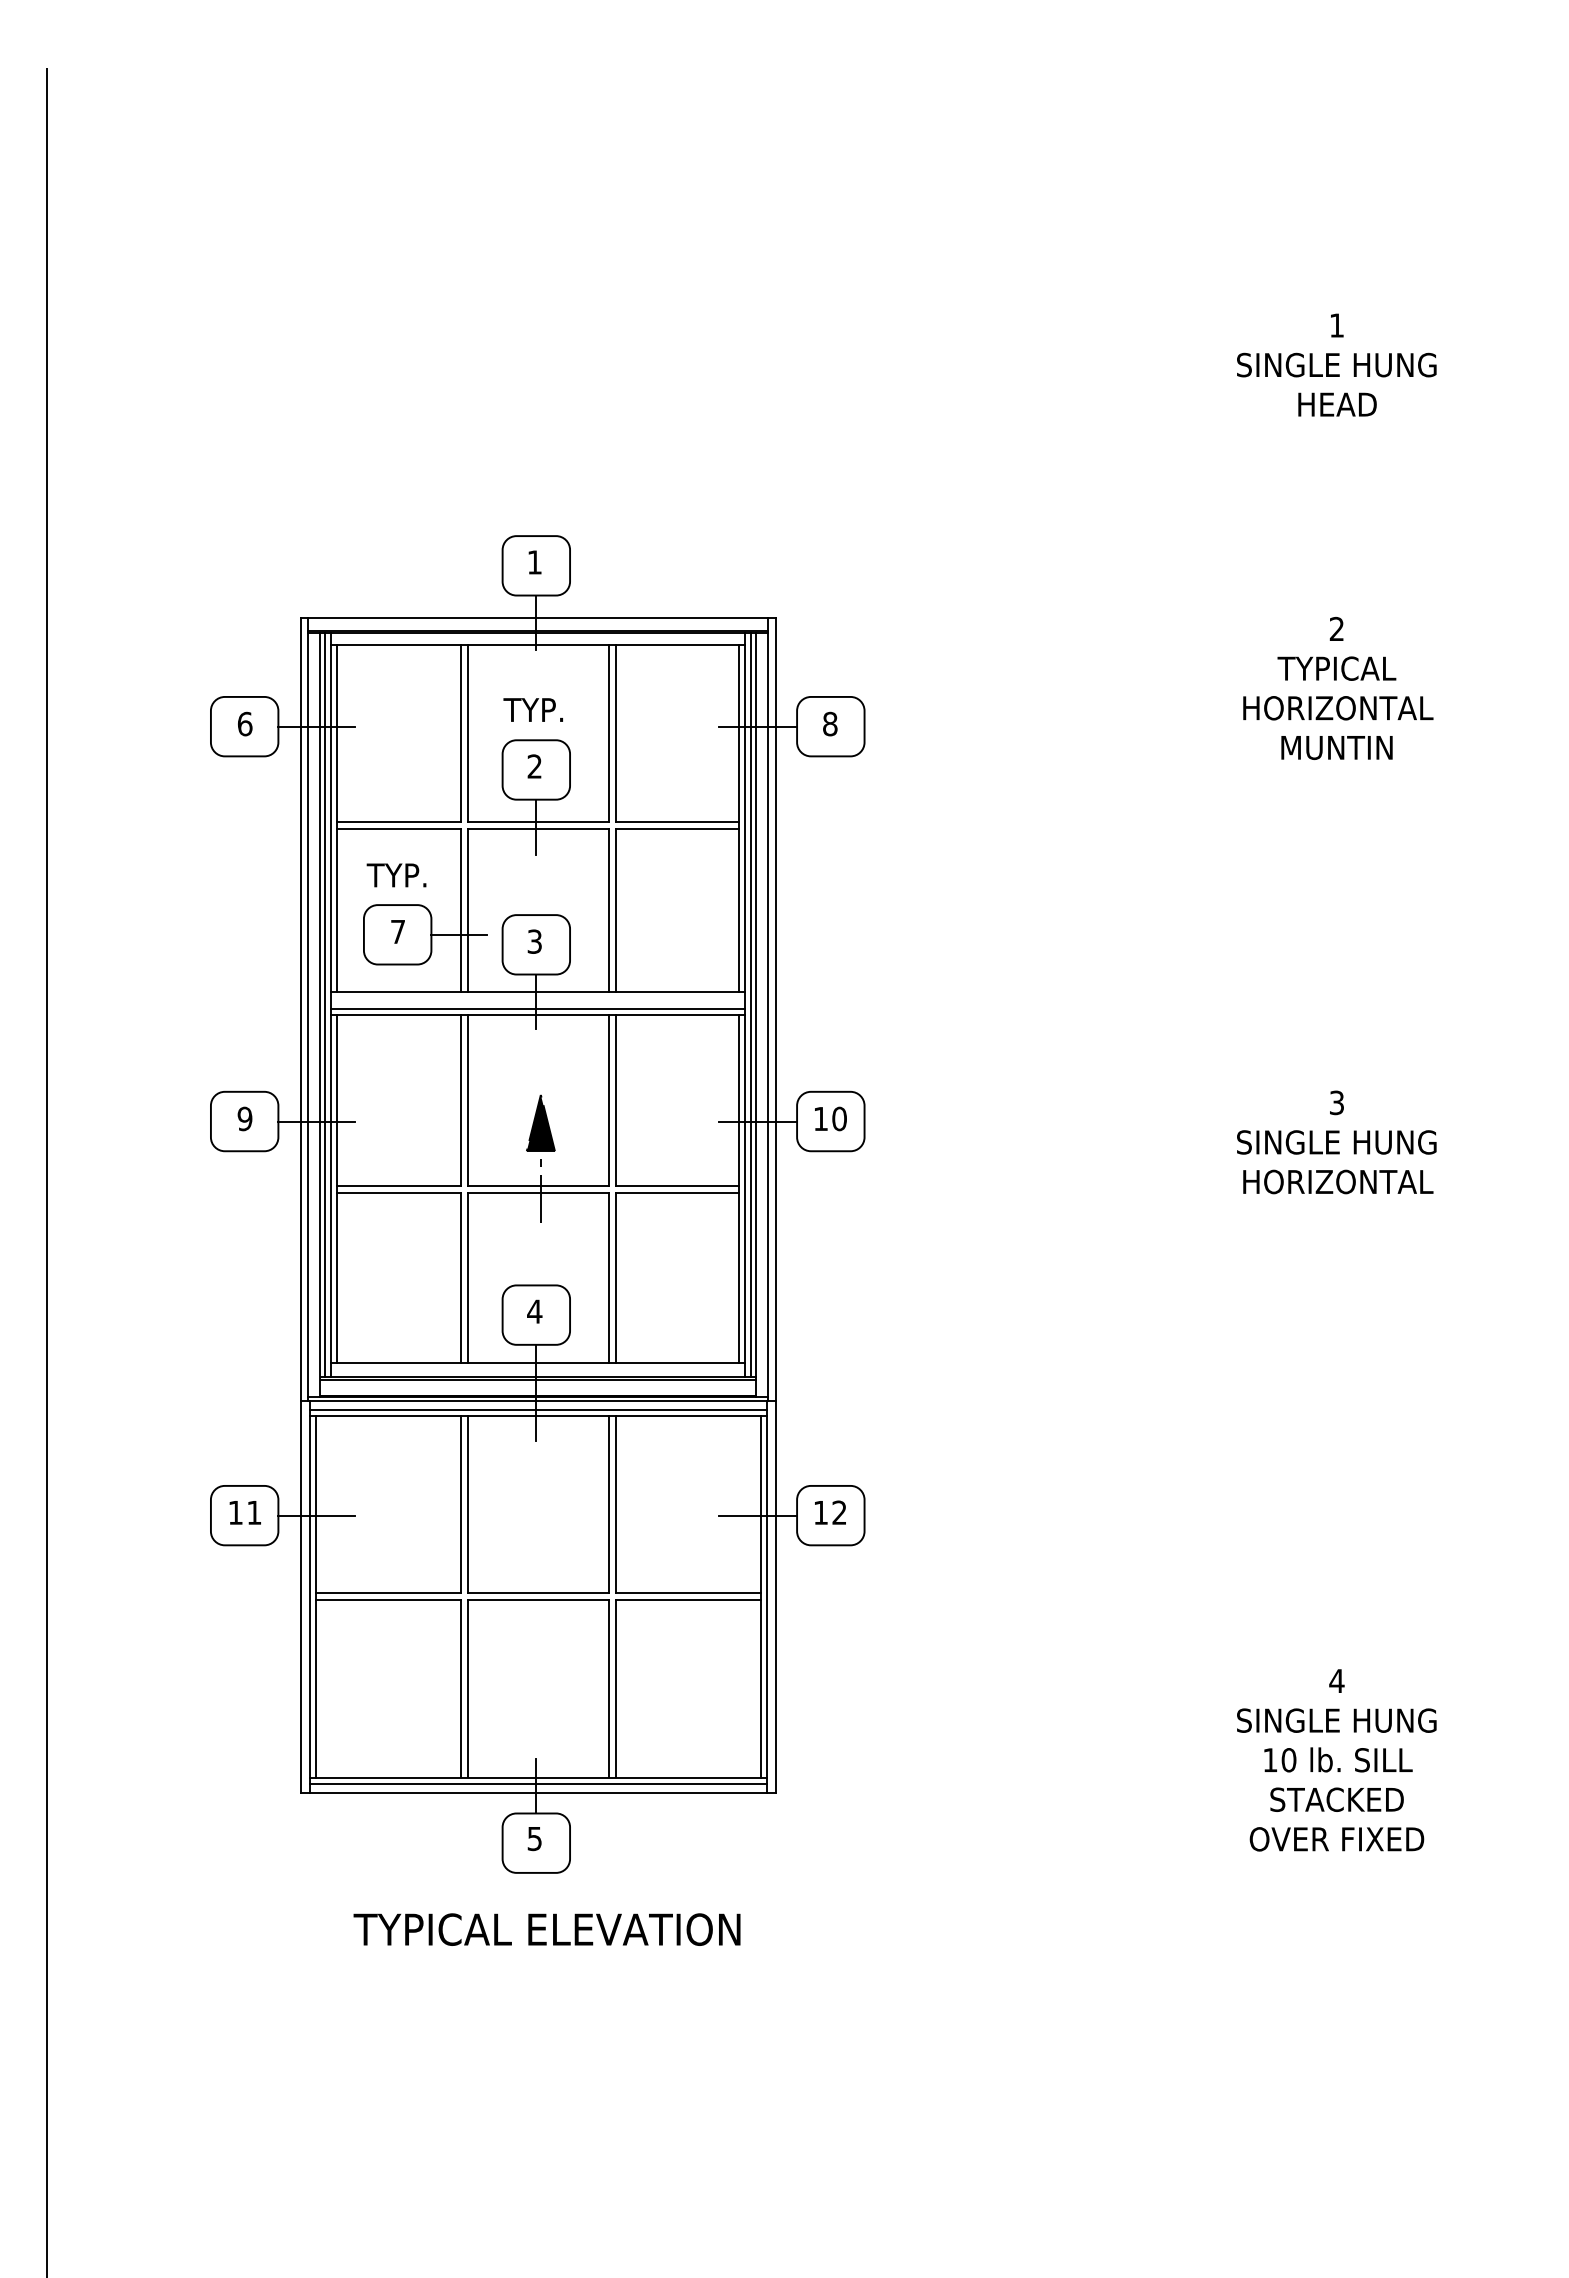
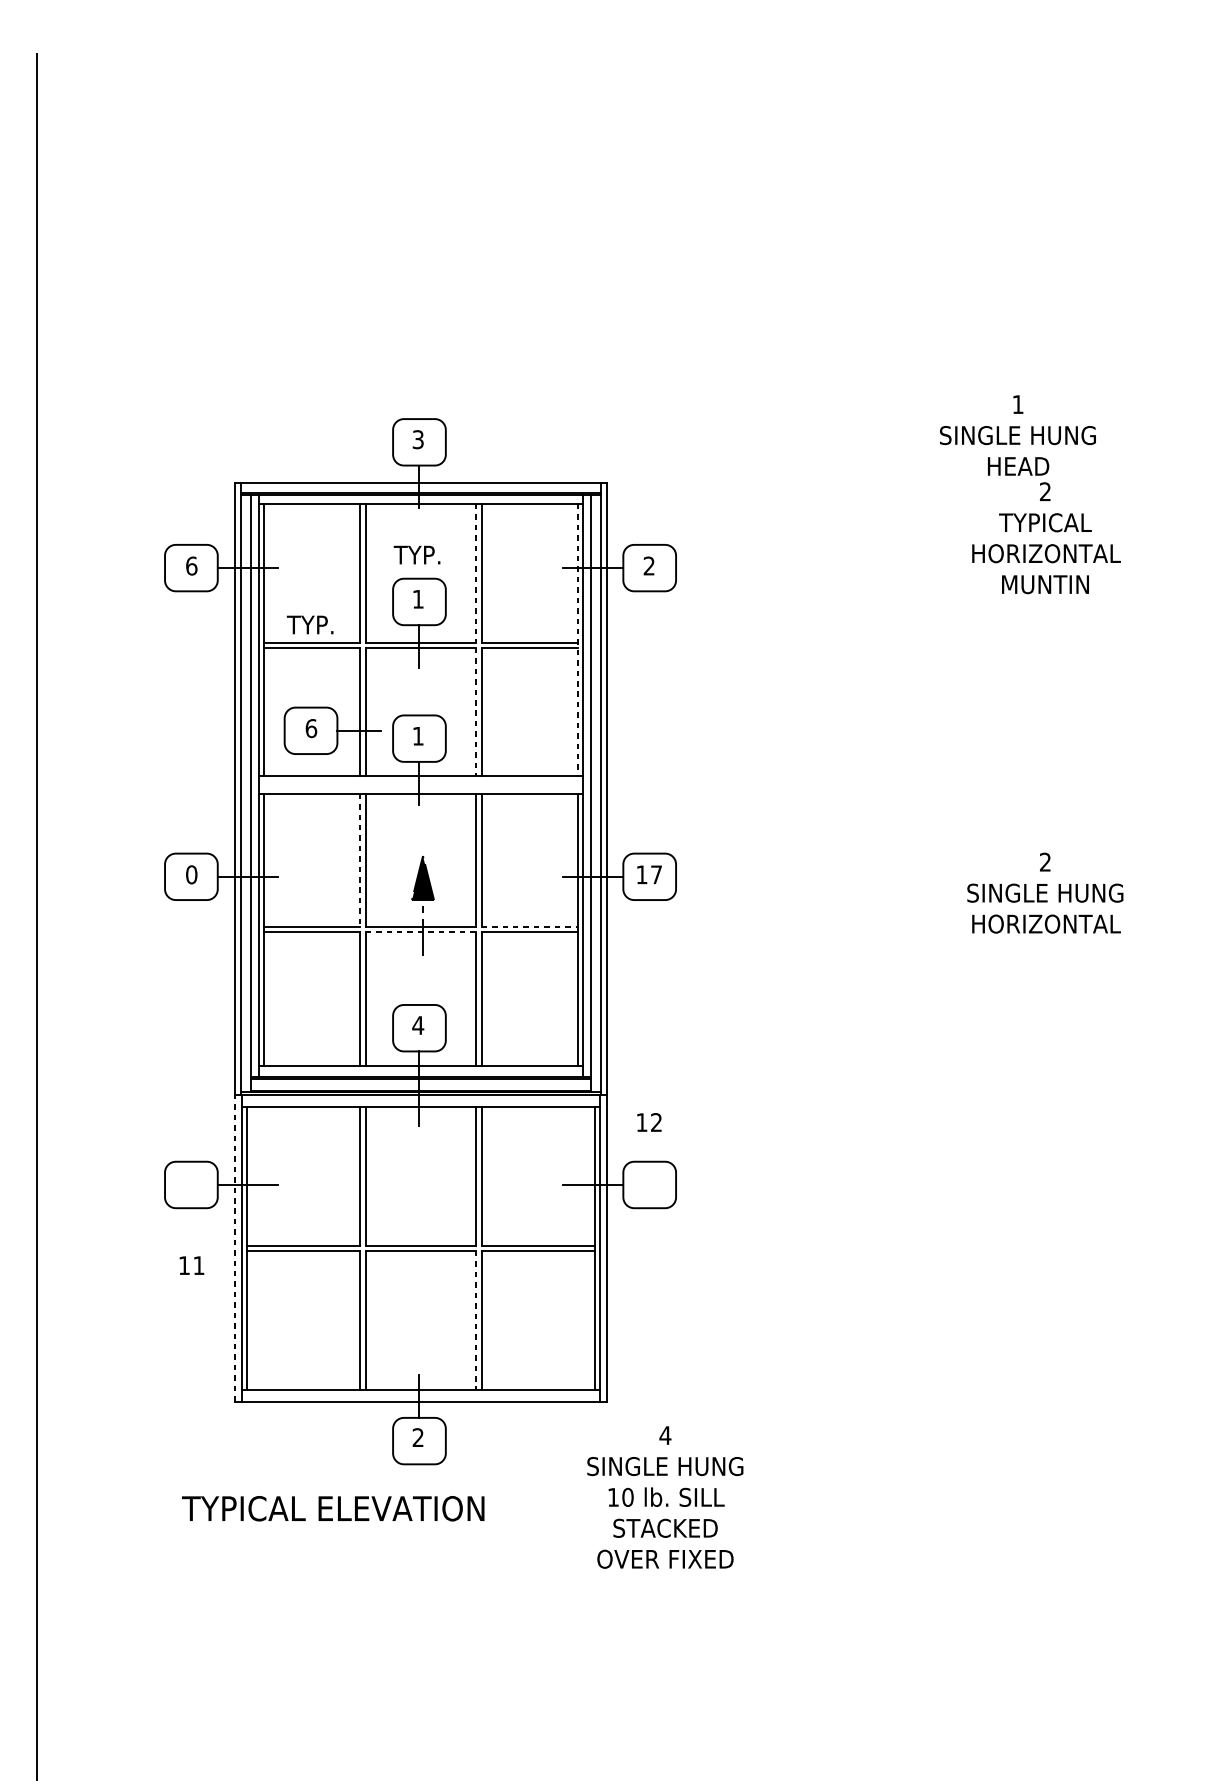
text: (1336, 364) -> (1017, 435), moved
text: (534, 562) -> (418, 439), 1 -> 3
text: (830, 723) -> (649, 565), 8 -> 2
line: (609, 733) -> (476, 573), solid -> dashed
text: (534, 766) -> (418, 599), 2 -> 1
line: (739, 818) -> (578, 639), solid -> dashed
text: (396, 875) -> (310, 625), moved
line: (609, 910) -> (476, 711), solid -> dashed
text: (398, 931) -> (311, 728), 7 -> 6
text: (534, 941) -> (418, 736), 3 -> 1
line: (325, 1004) -> (254, 785), removed
line: (751, 1004) -> (587, 785), removed
line: (538, 1009) -> (421, 789), removed
line: (460, 1100) -> (360, 860), solid -> dashed
text: (1336, 1103) -> (1045, 862), 3 -> 2
text: (839, 1118) -> (656, 874), 10 -> 17
text: (244, 1119) -> (191, 875), 9 -> 0
line: (677, 1185) -> (529, 926), solid -> dashed
line: (538, 1192) -> (421, 932), solid -> dashed
line: (537, 1409) -> (420, 1102), removed
text: (244, 1512) -> (191, 1265), moved
text: (830, 1512) -> (649, 1122), moved
line: (301, 1596) -> (235, 1248), solid -> dashed
line: (609, 1688) -> (476, 1320), solid -> dashed
text: (1336, 1760) -> (665, 1497), moved
line: (537, 1783) -> (420, 1394), removed
text: (534, 1838) -> (418, 1437), 5 -> 2
text: (546, 1929) -> (332, 1508), moved

